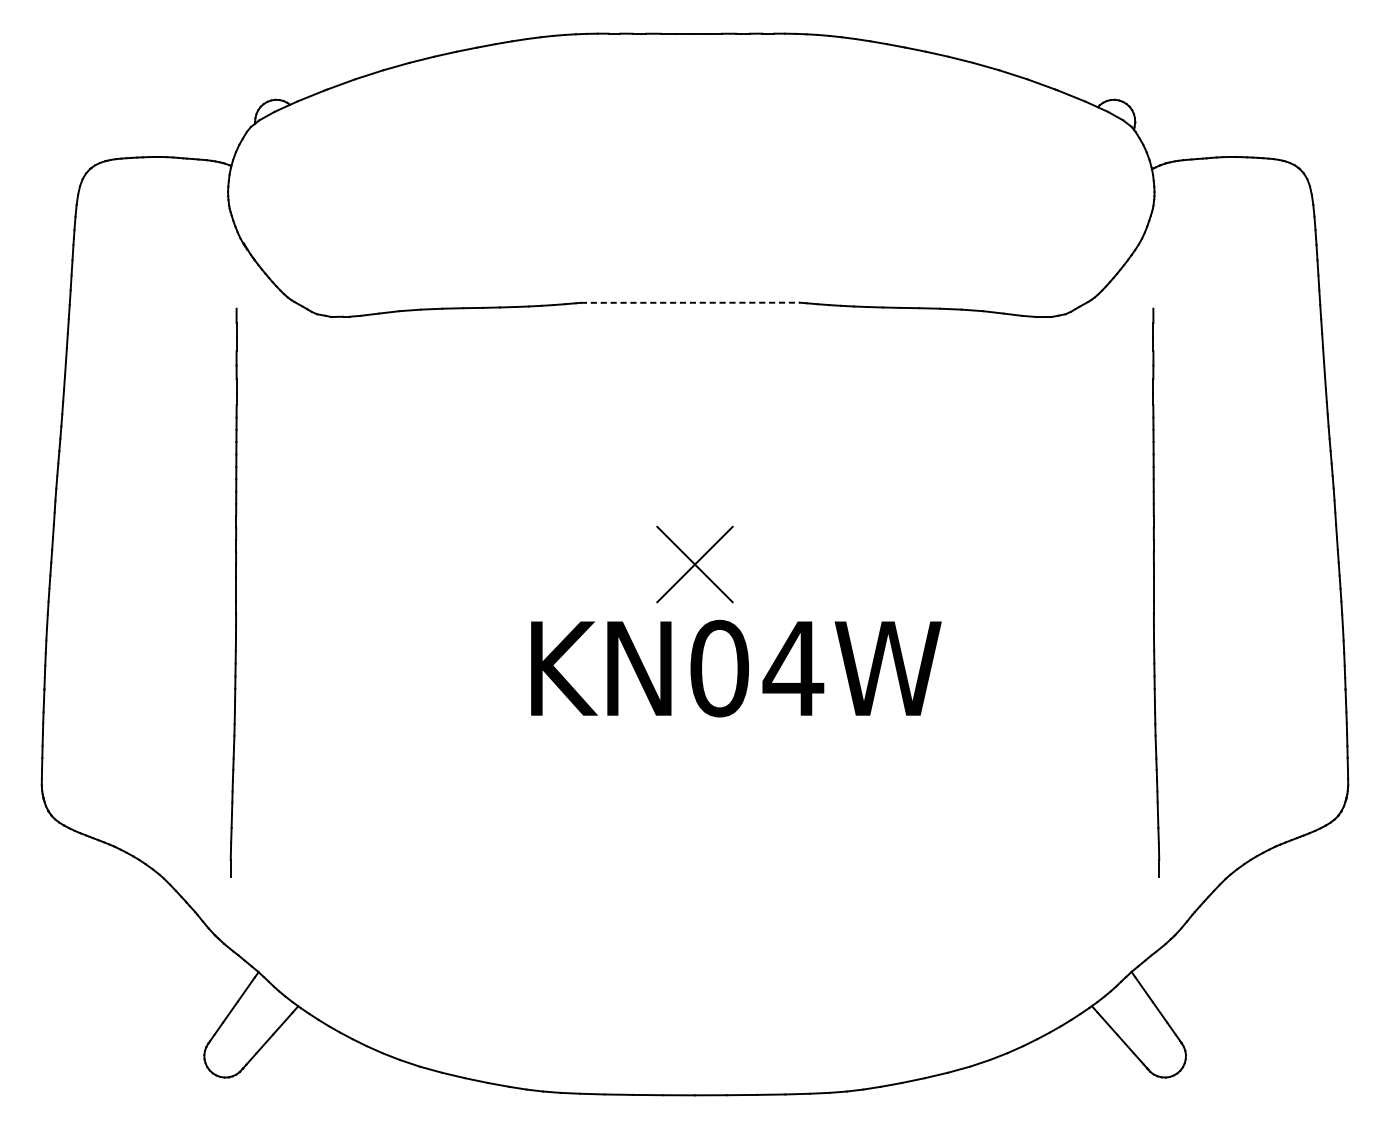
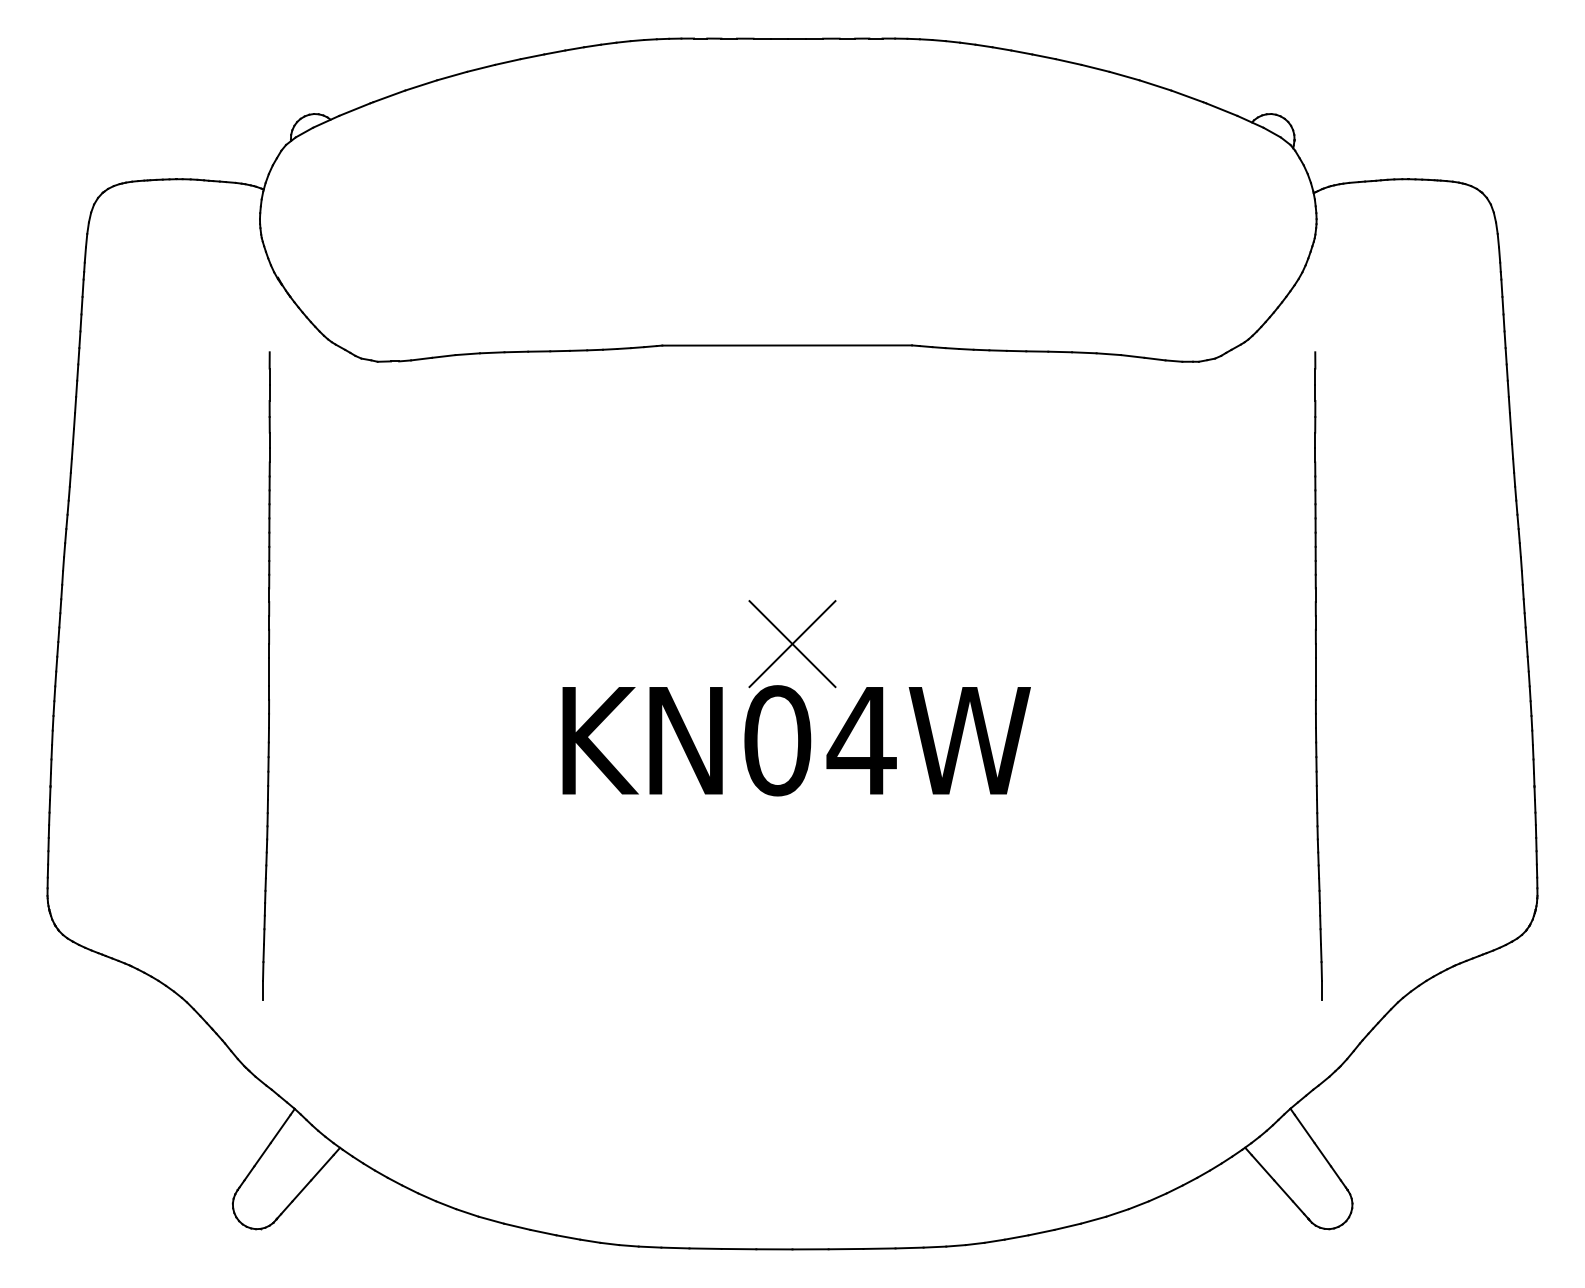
line: (690, 302) -> (787, 345), dashed -> solid
text: (736, 668) -> (796, 740), moved

